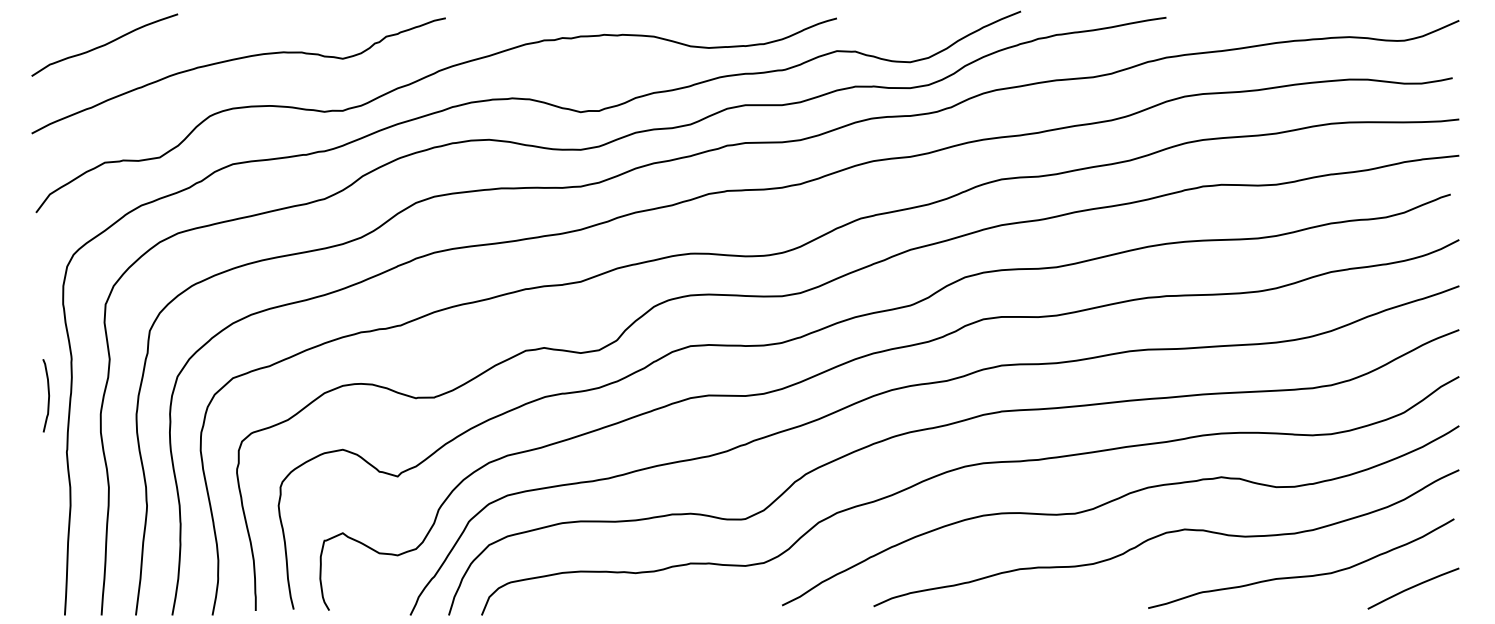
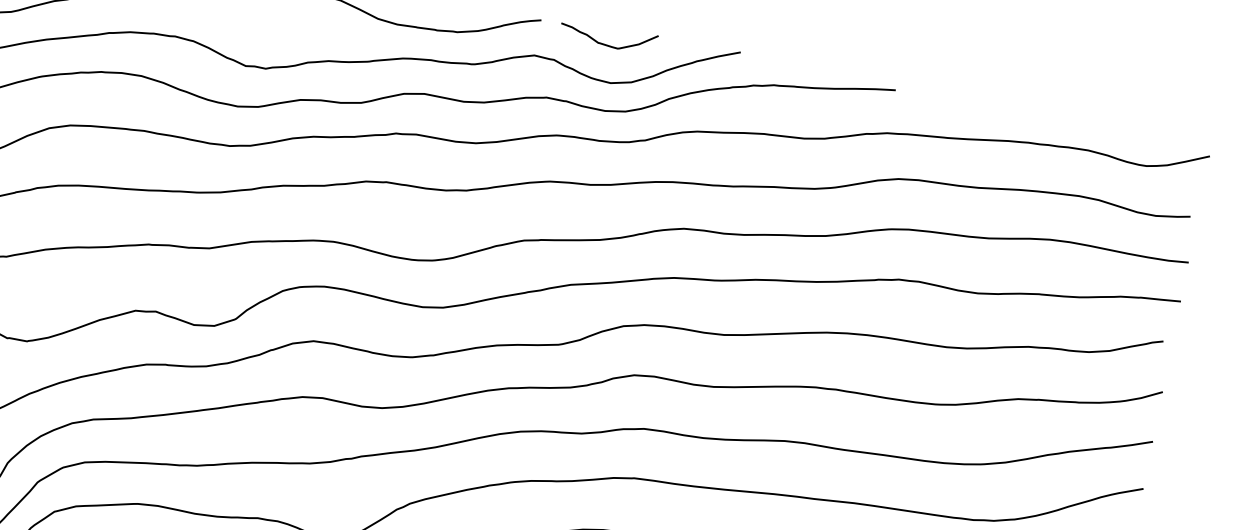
curve: (899, 28) -> (606, 44), added

